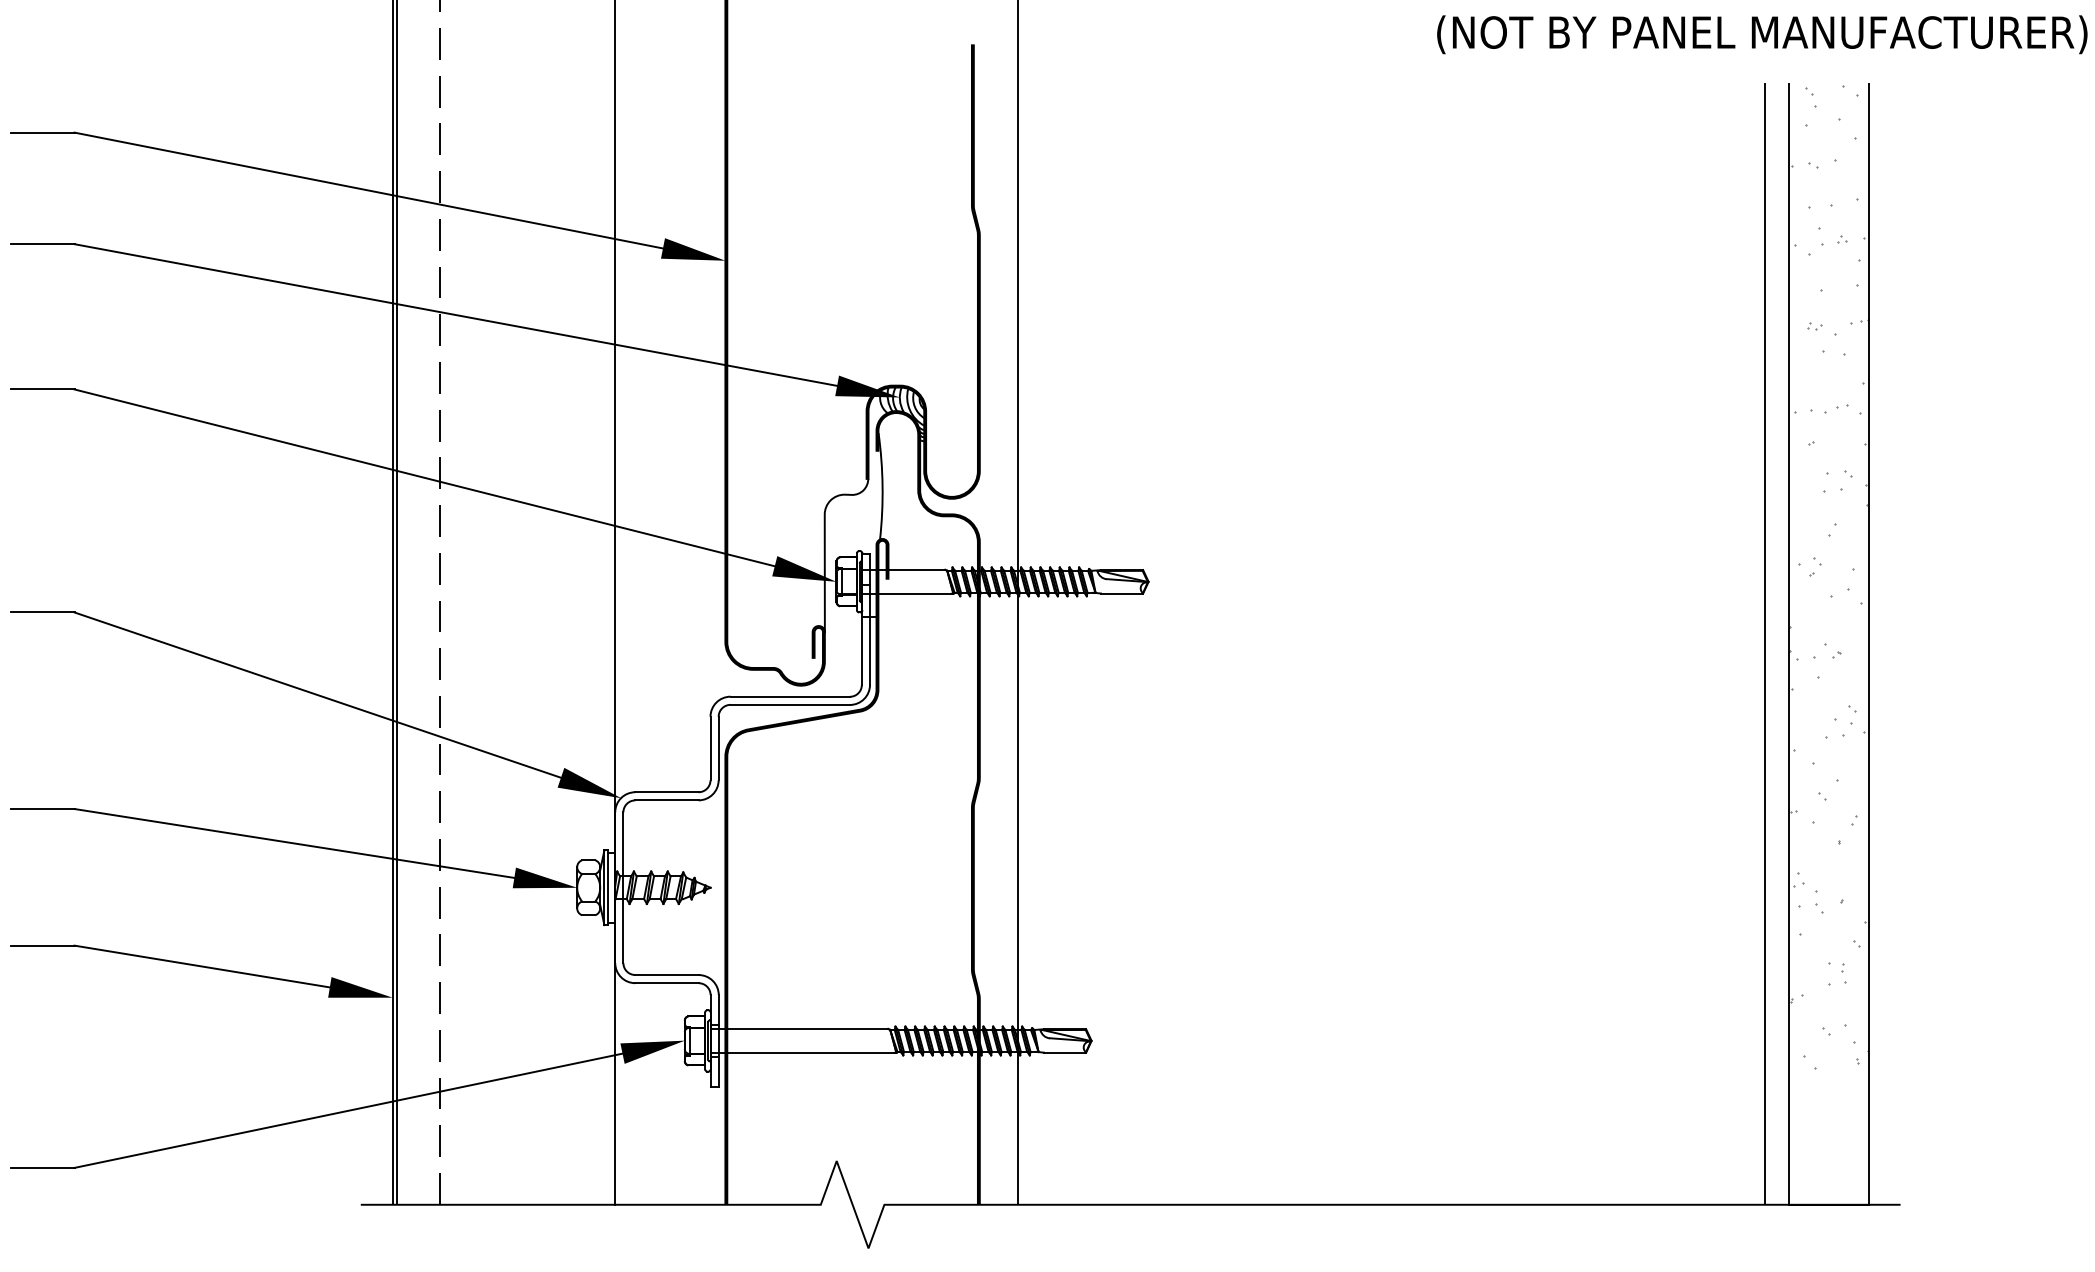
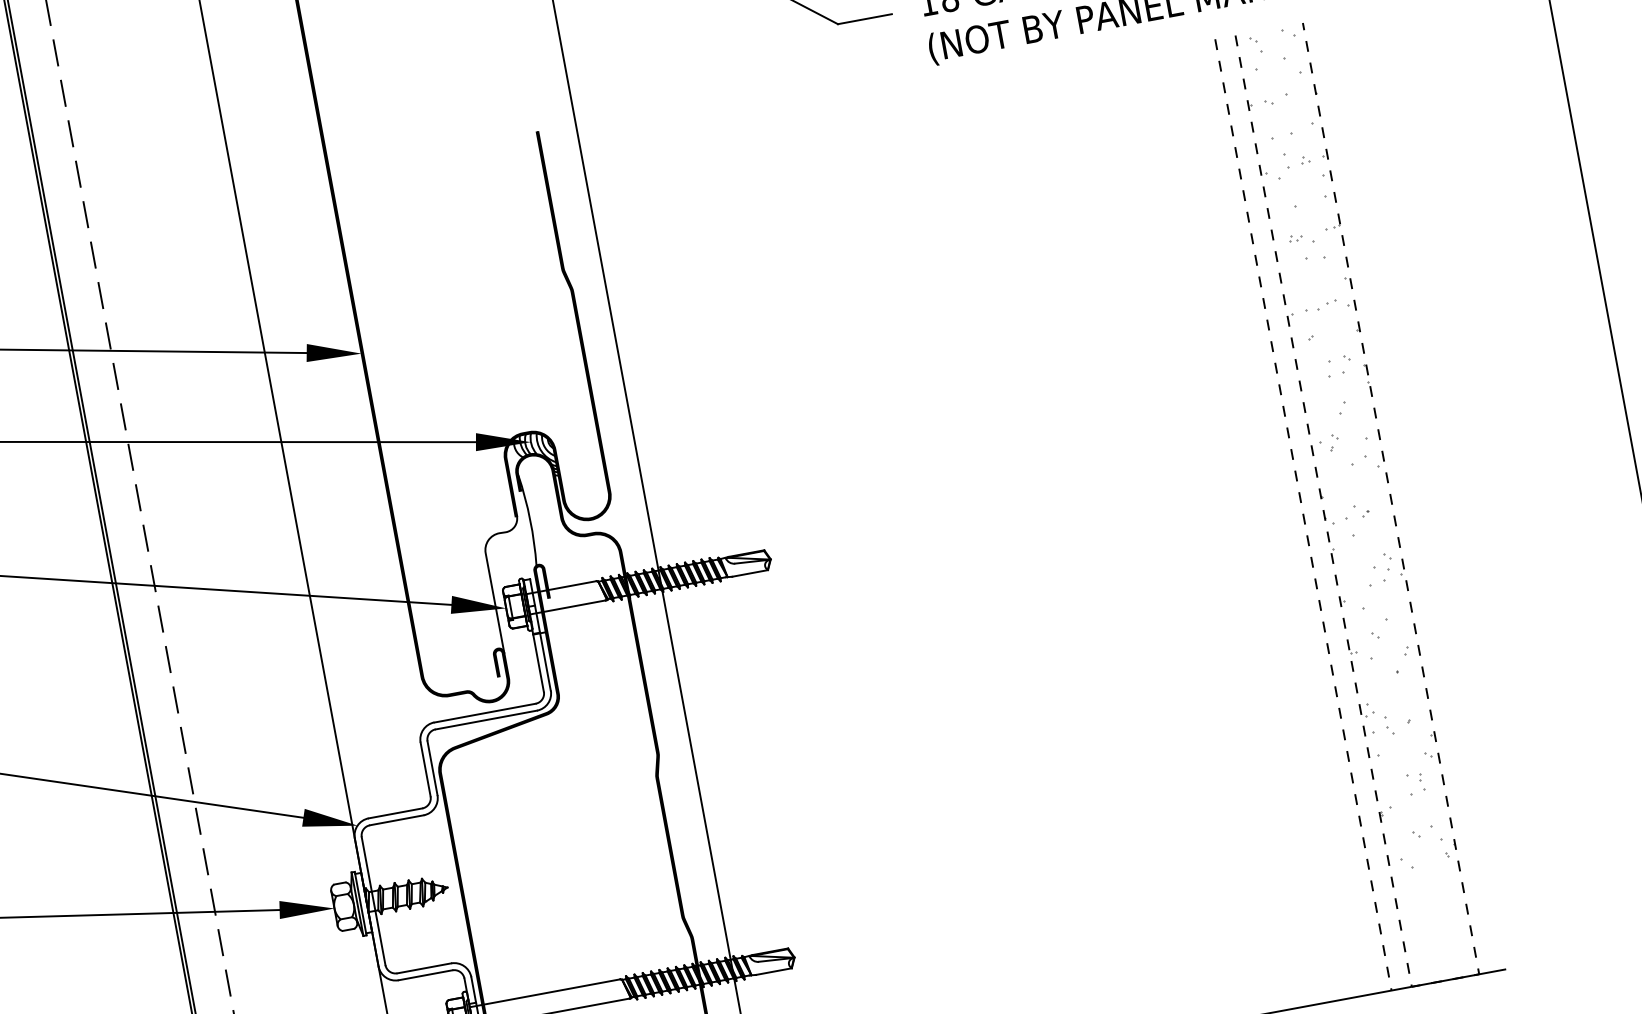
line: (1765, 644) -> (1303, 515), solid -> dashed
line: (1829, 1204) -> (1445, 980), solid -> dashed

